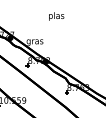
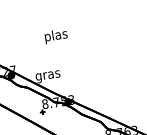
text: (56, 16) -> (56, 36), moved

